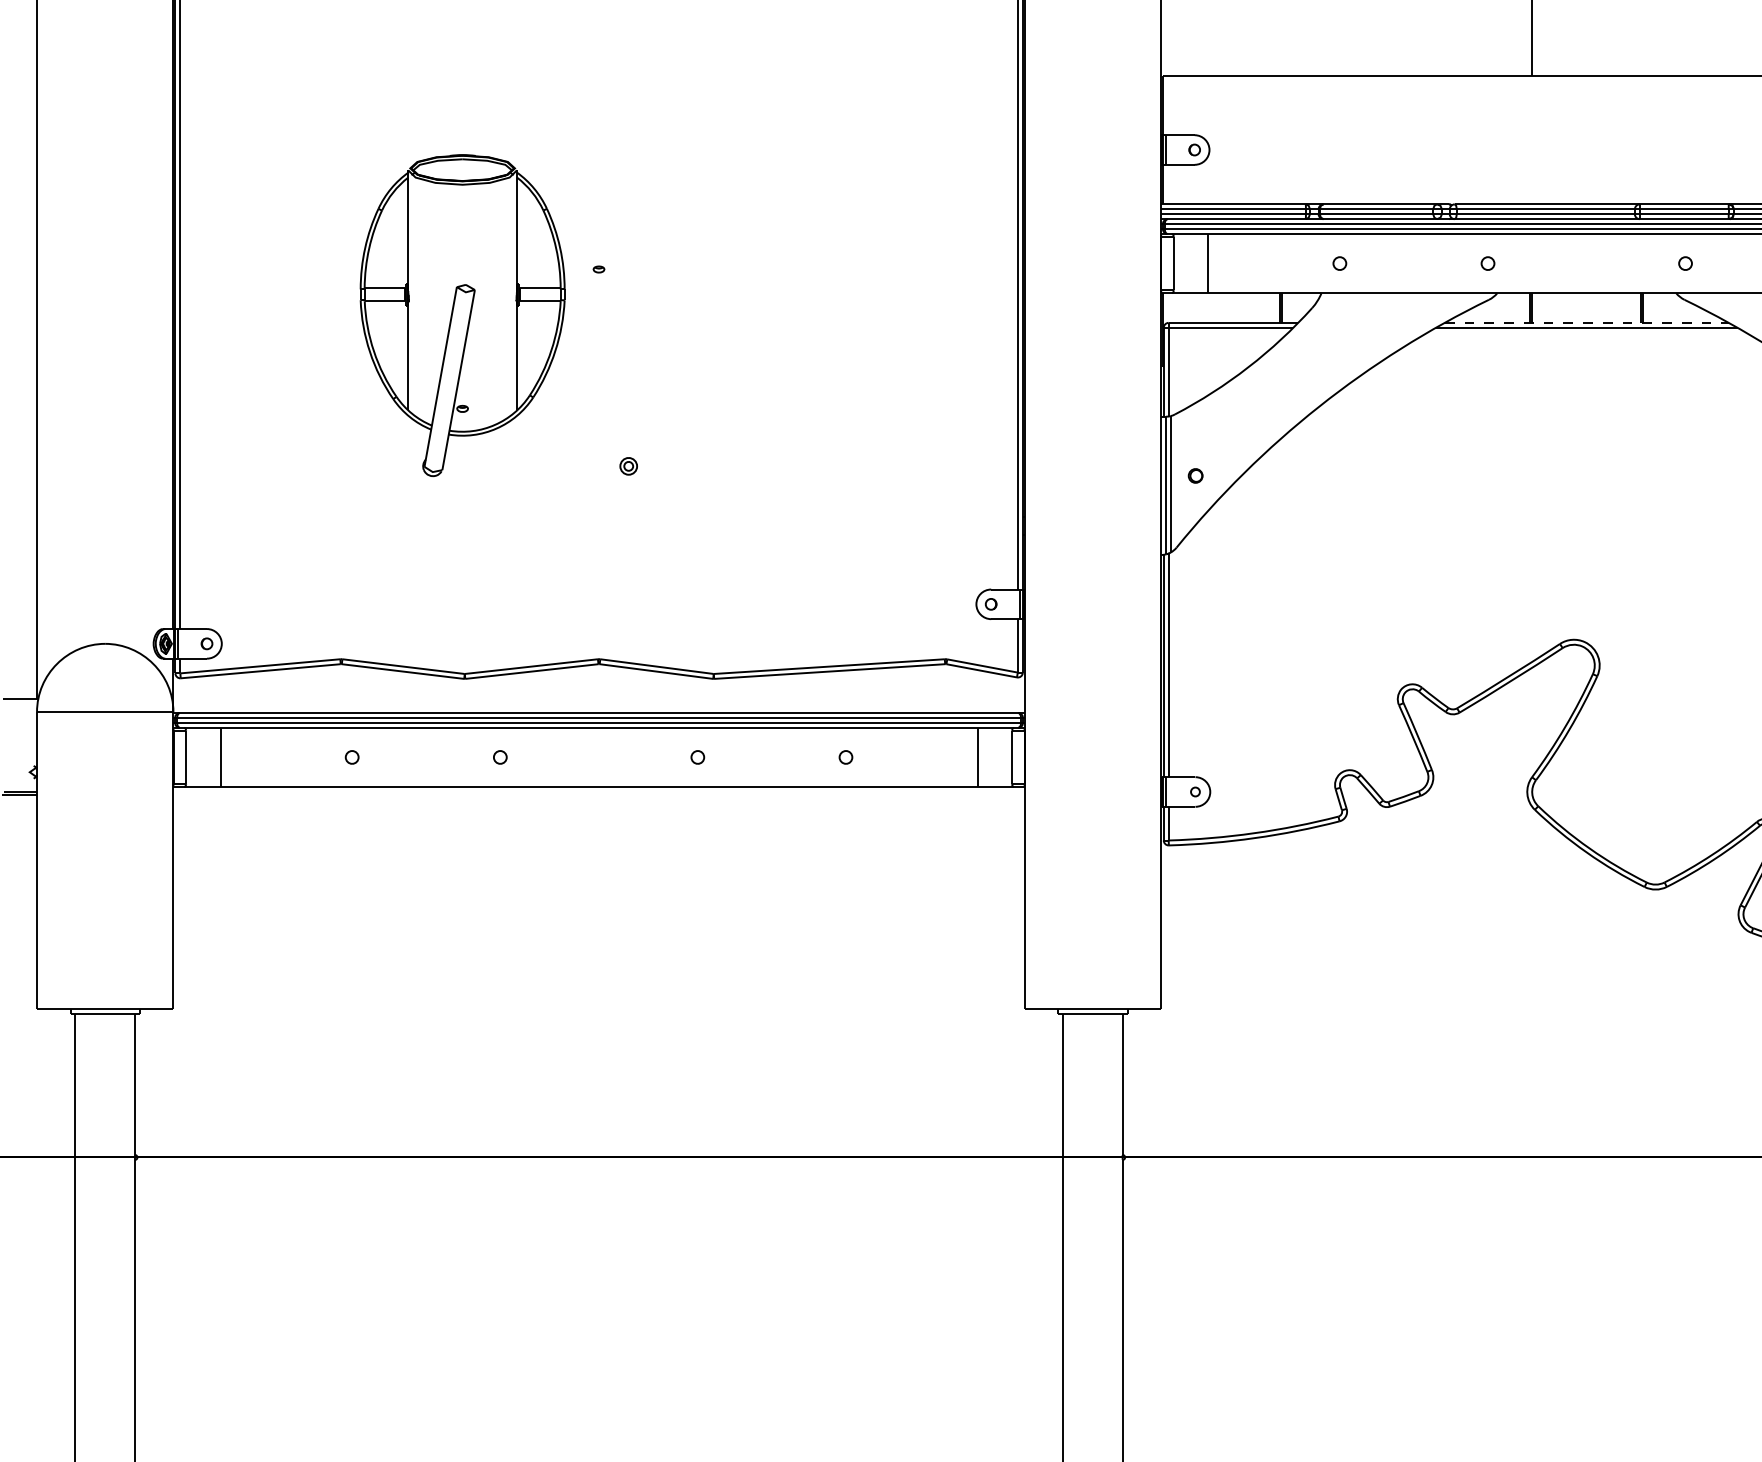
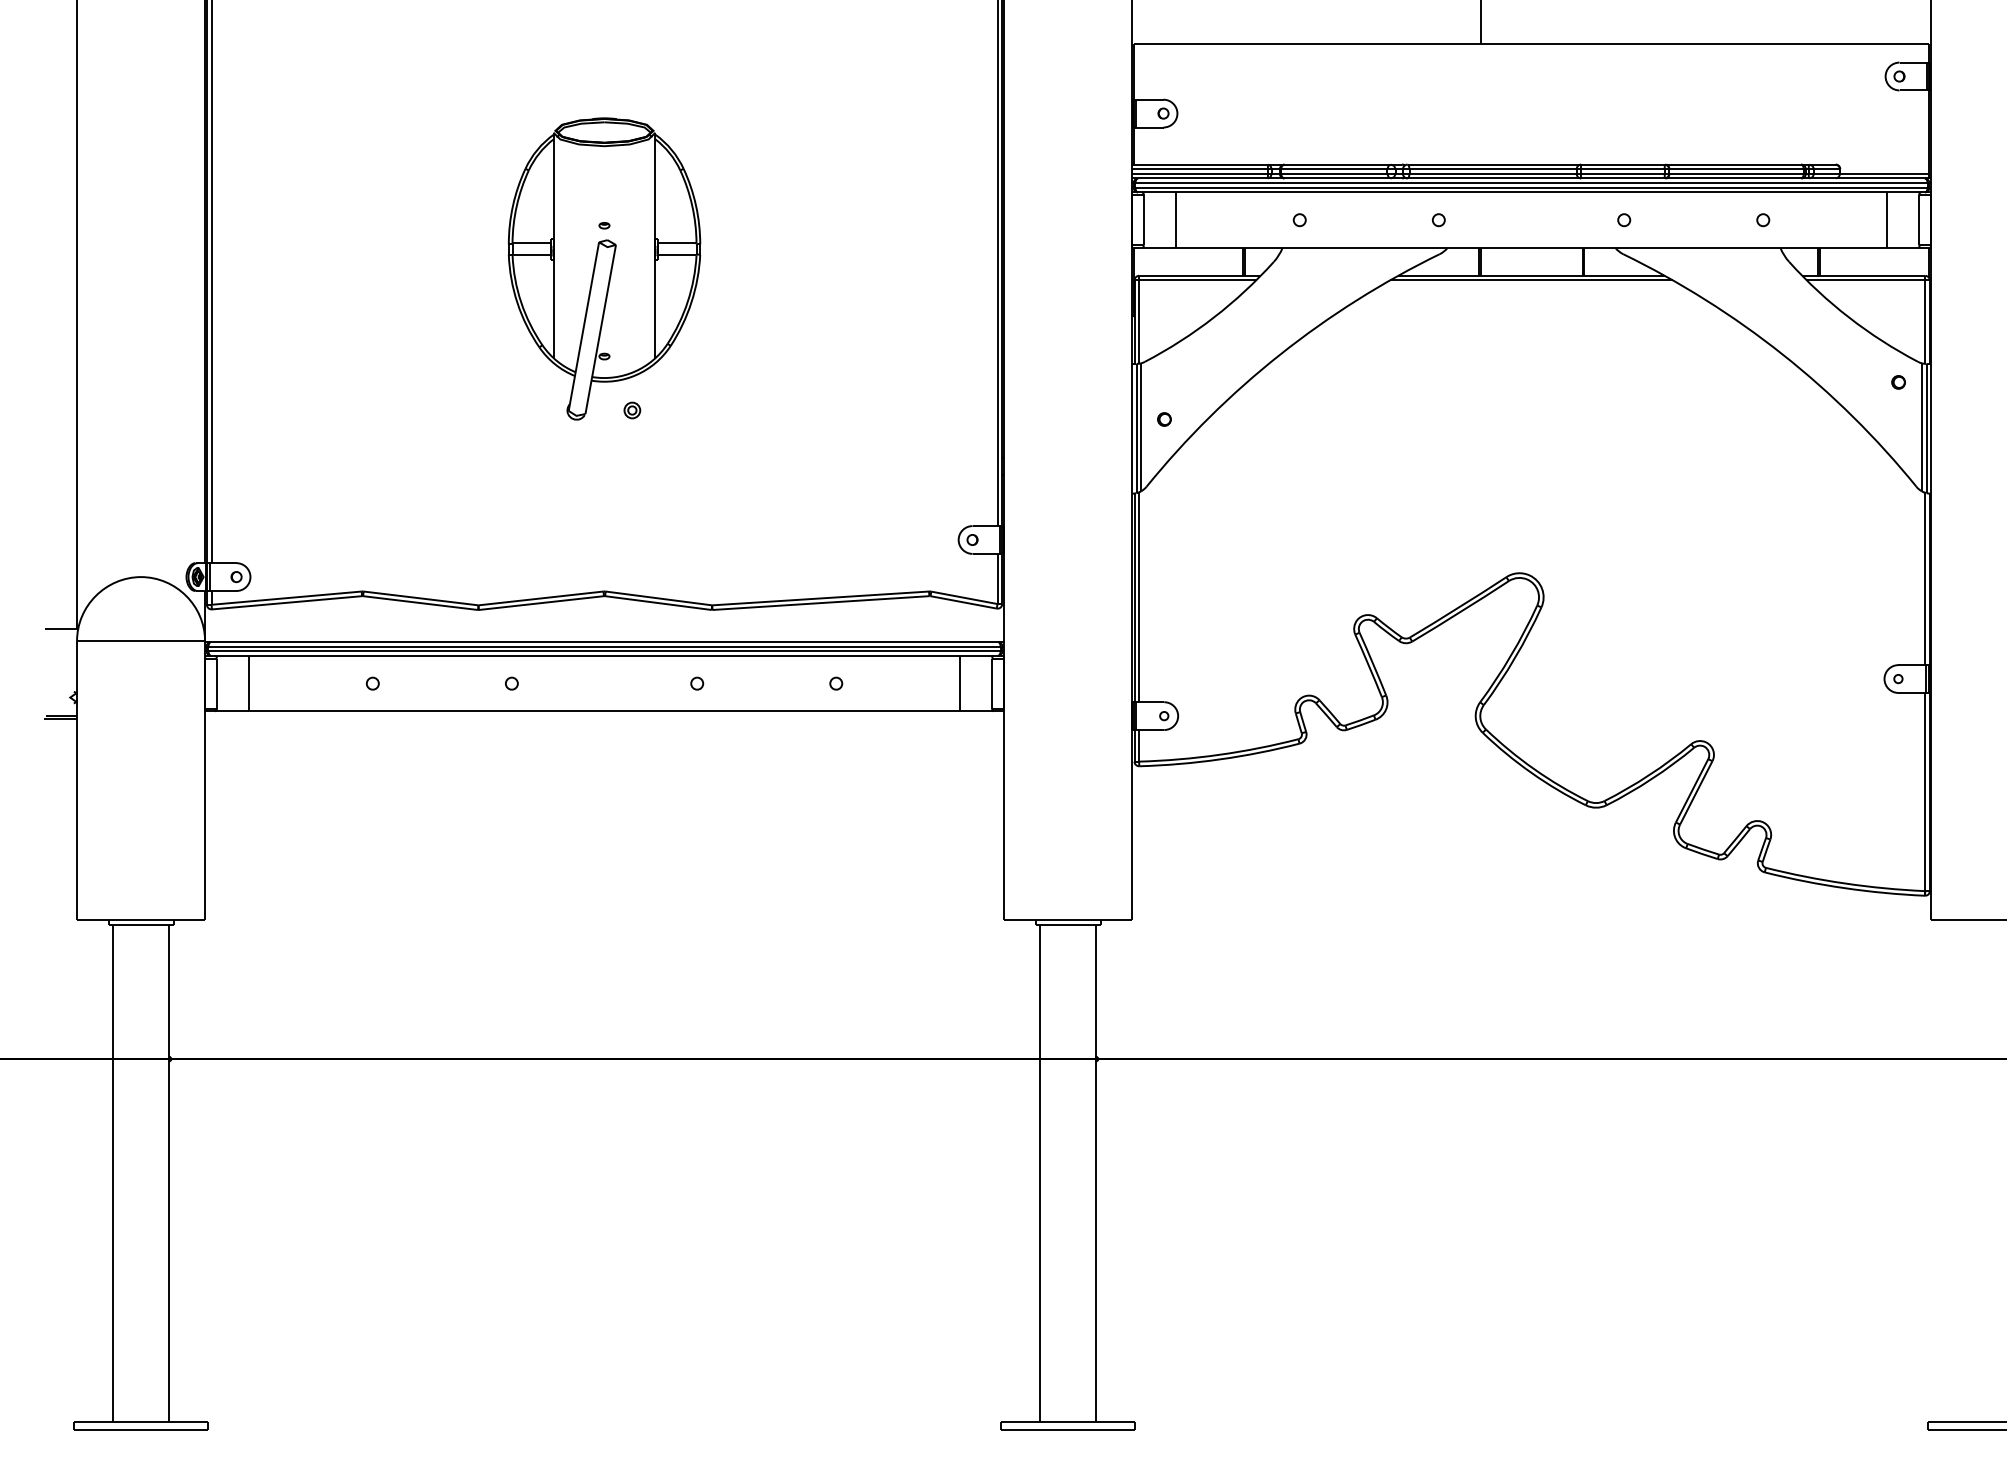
part: (462, 315) -> (604, 268), moved
line: (1587, 322) -> (1532, 275), dashed -> solid

